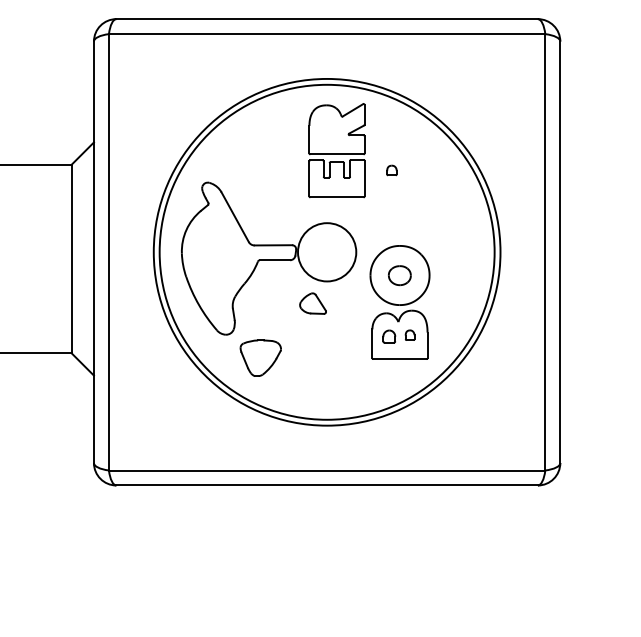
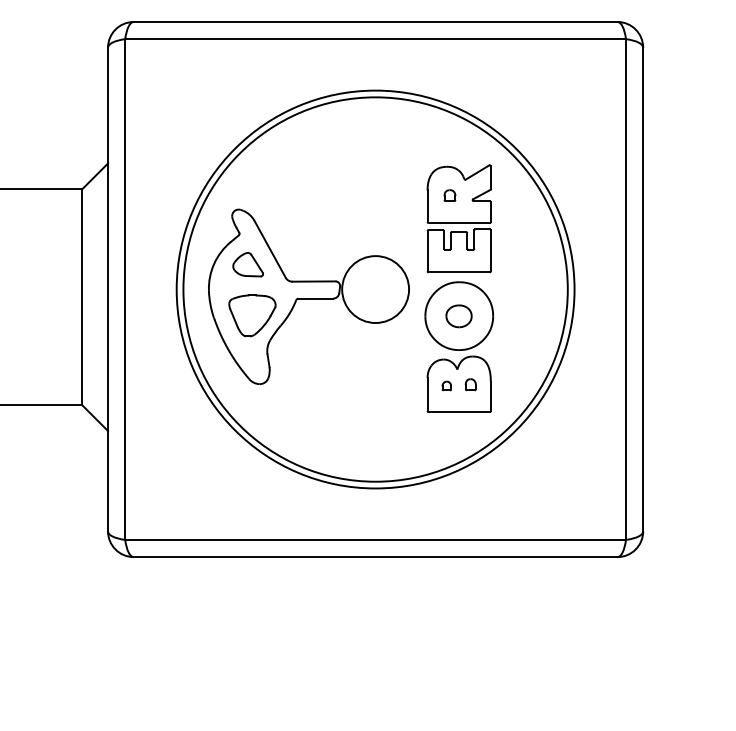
part: (336, 150) -> (458, 218), moved
part: (312, 303) -> (247, 264), moved
part: (388, 335) -> (446, 385), size x0.62
part: (260, 357) -> (252, 315), moved

